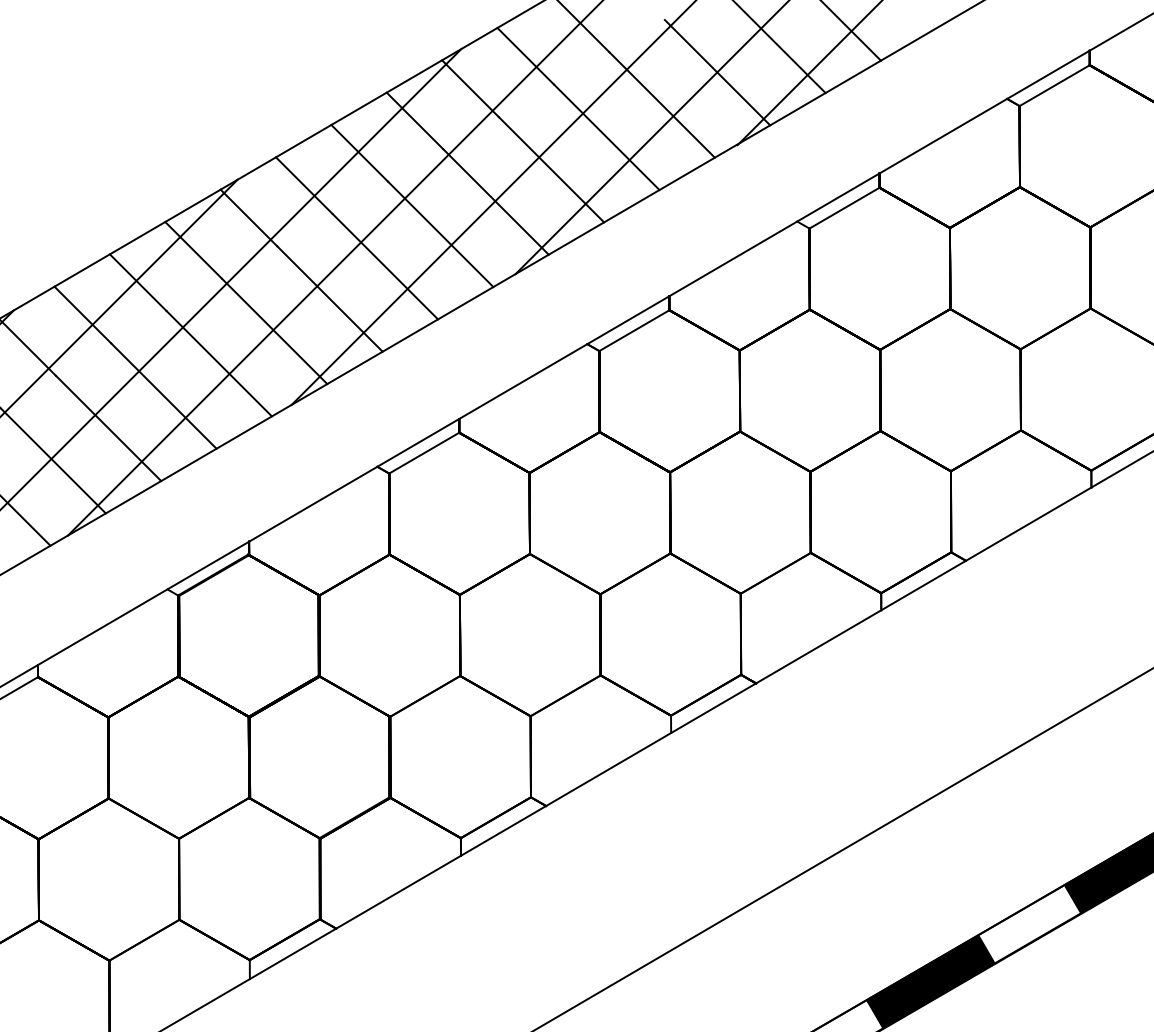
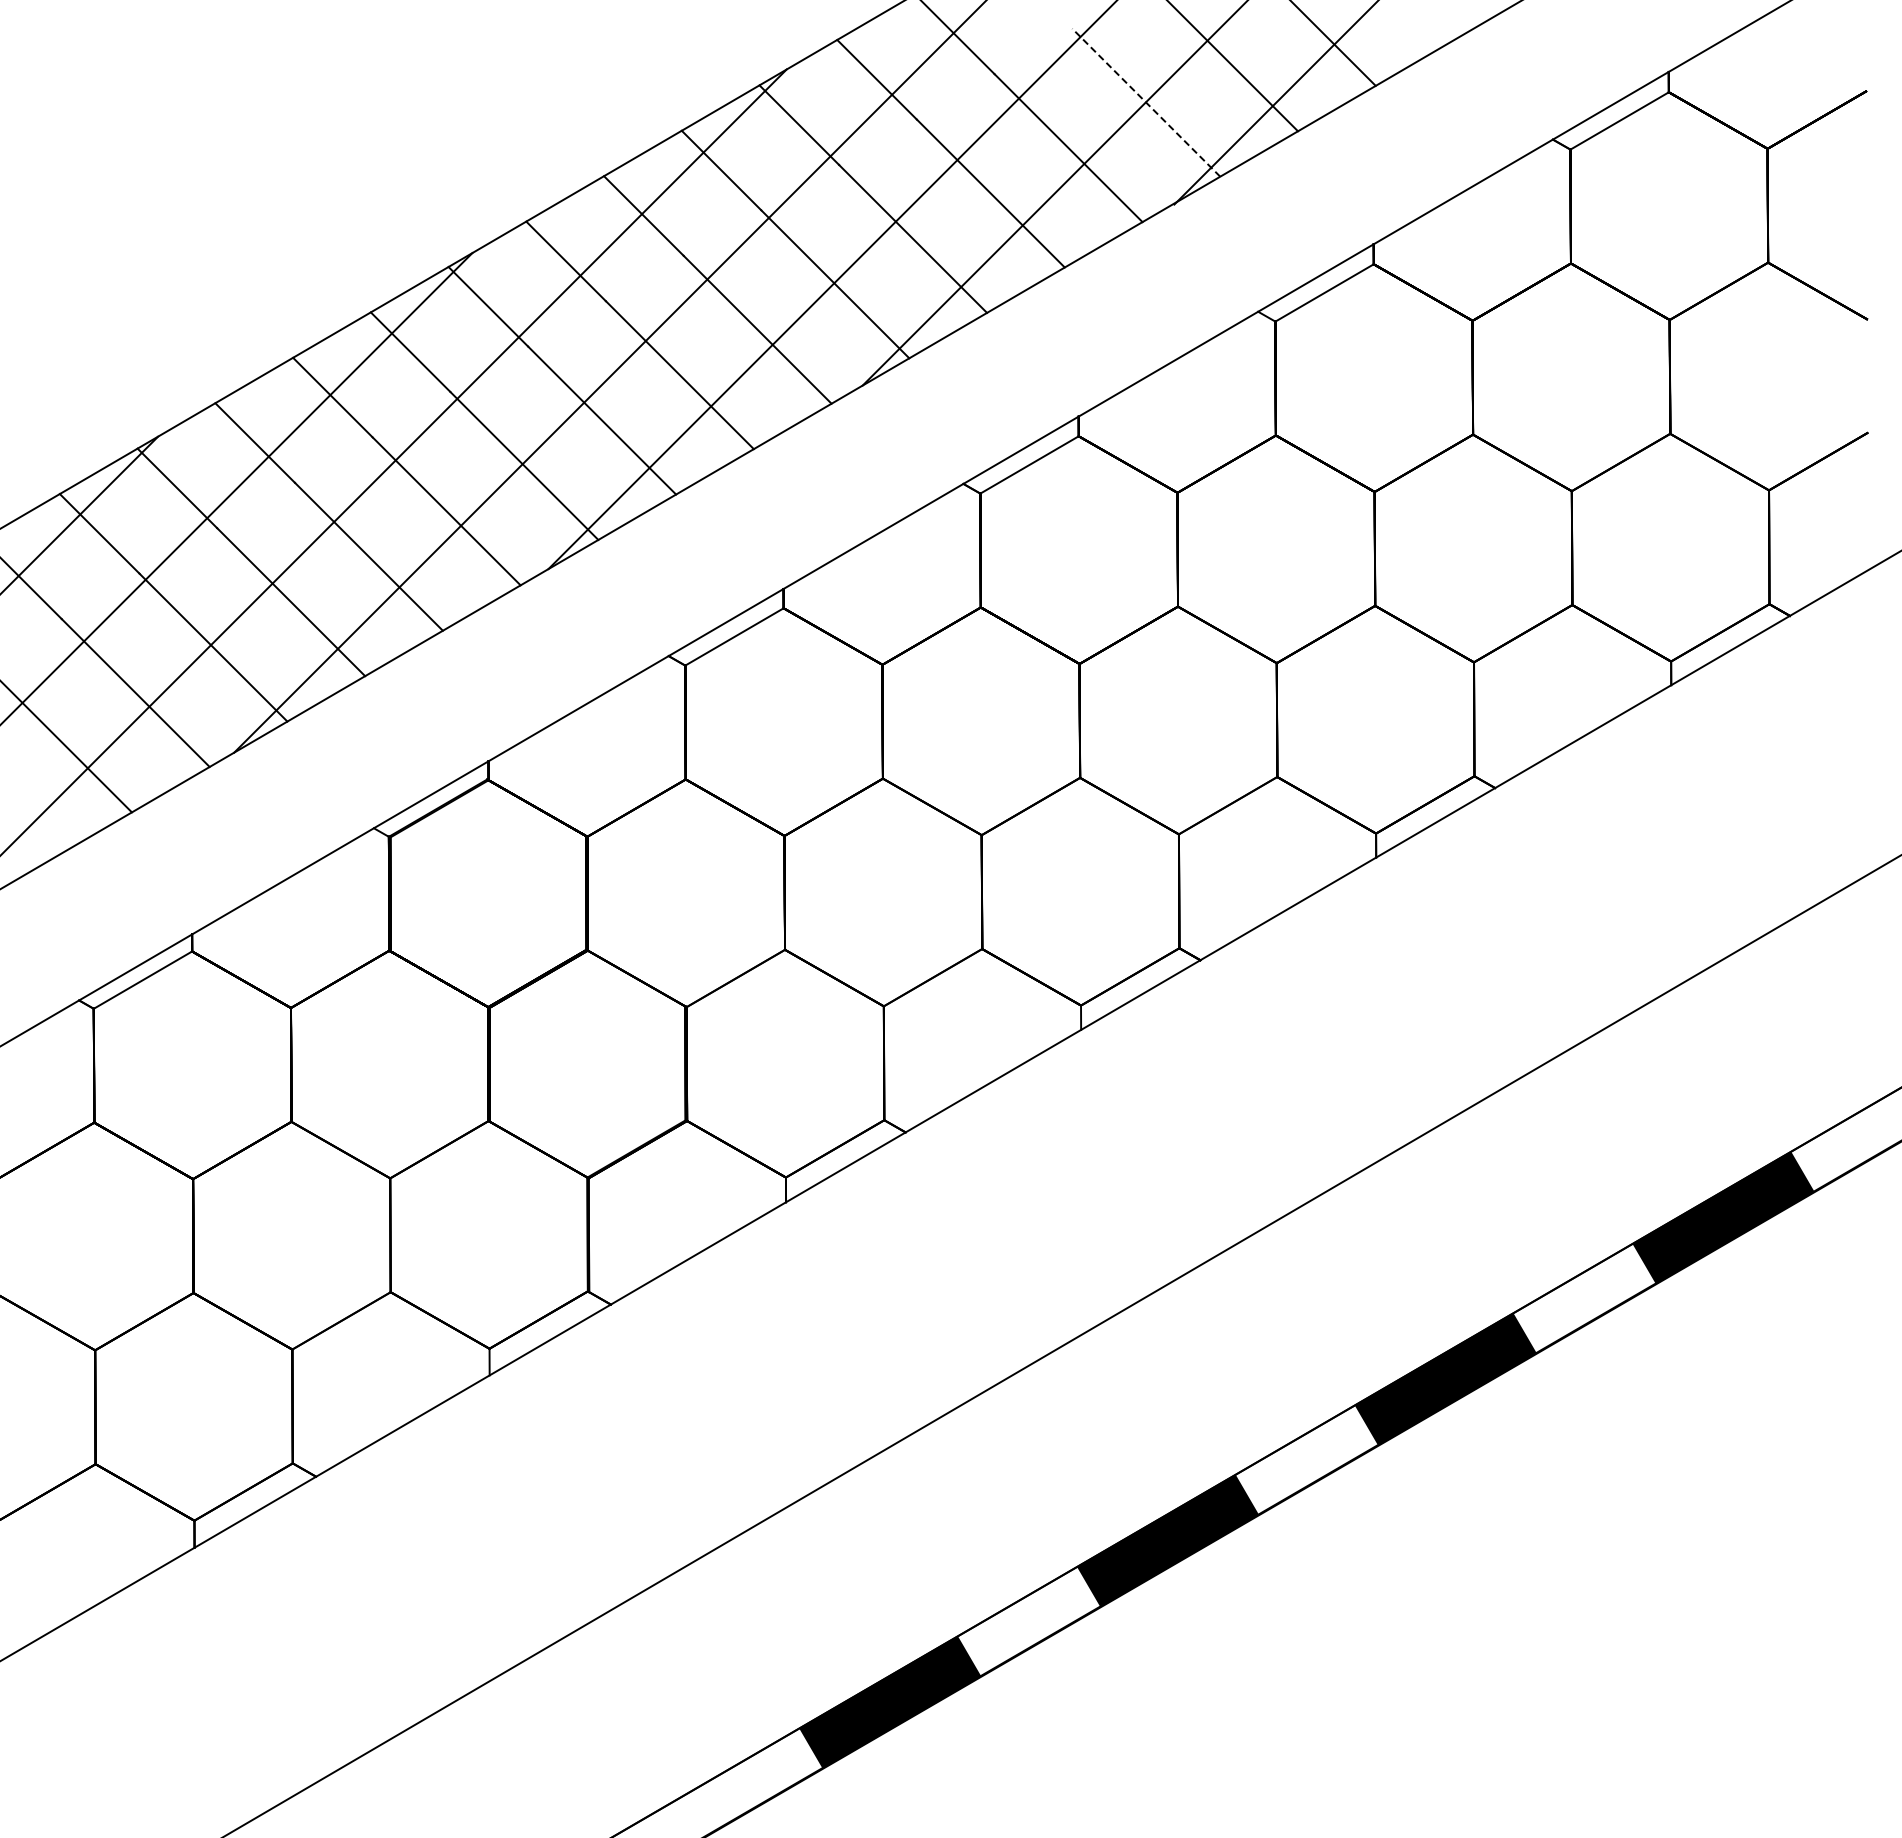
line: (717, 72) -> (1146, 102), solid -> dashed

